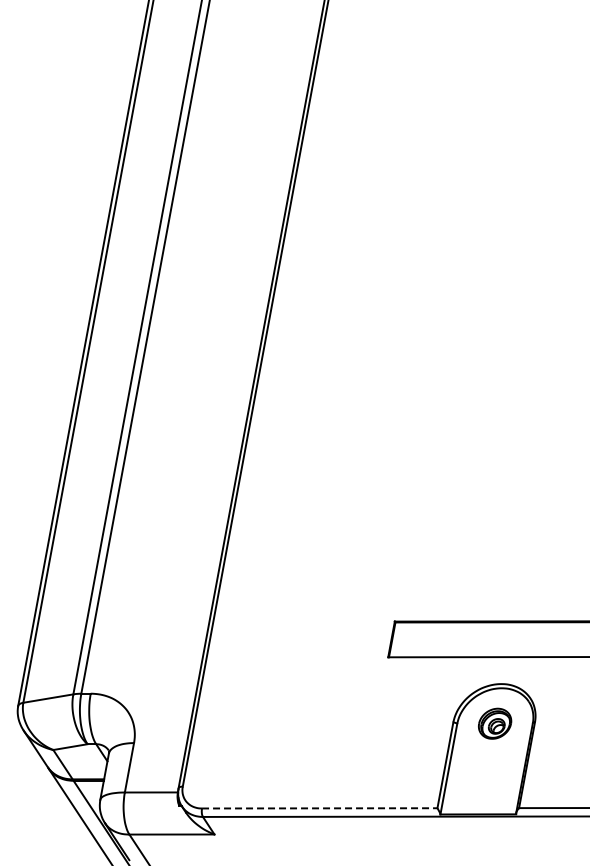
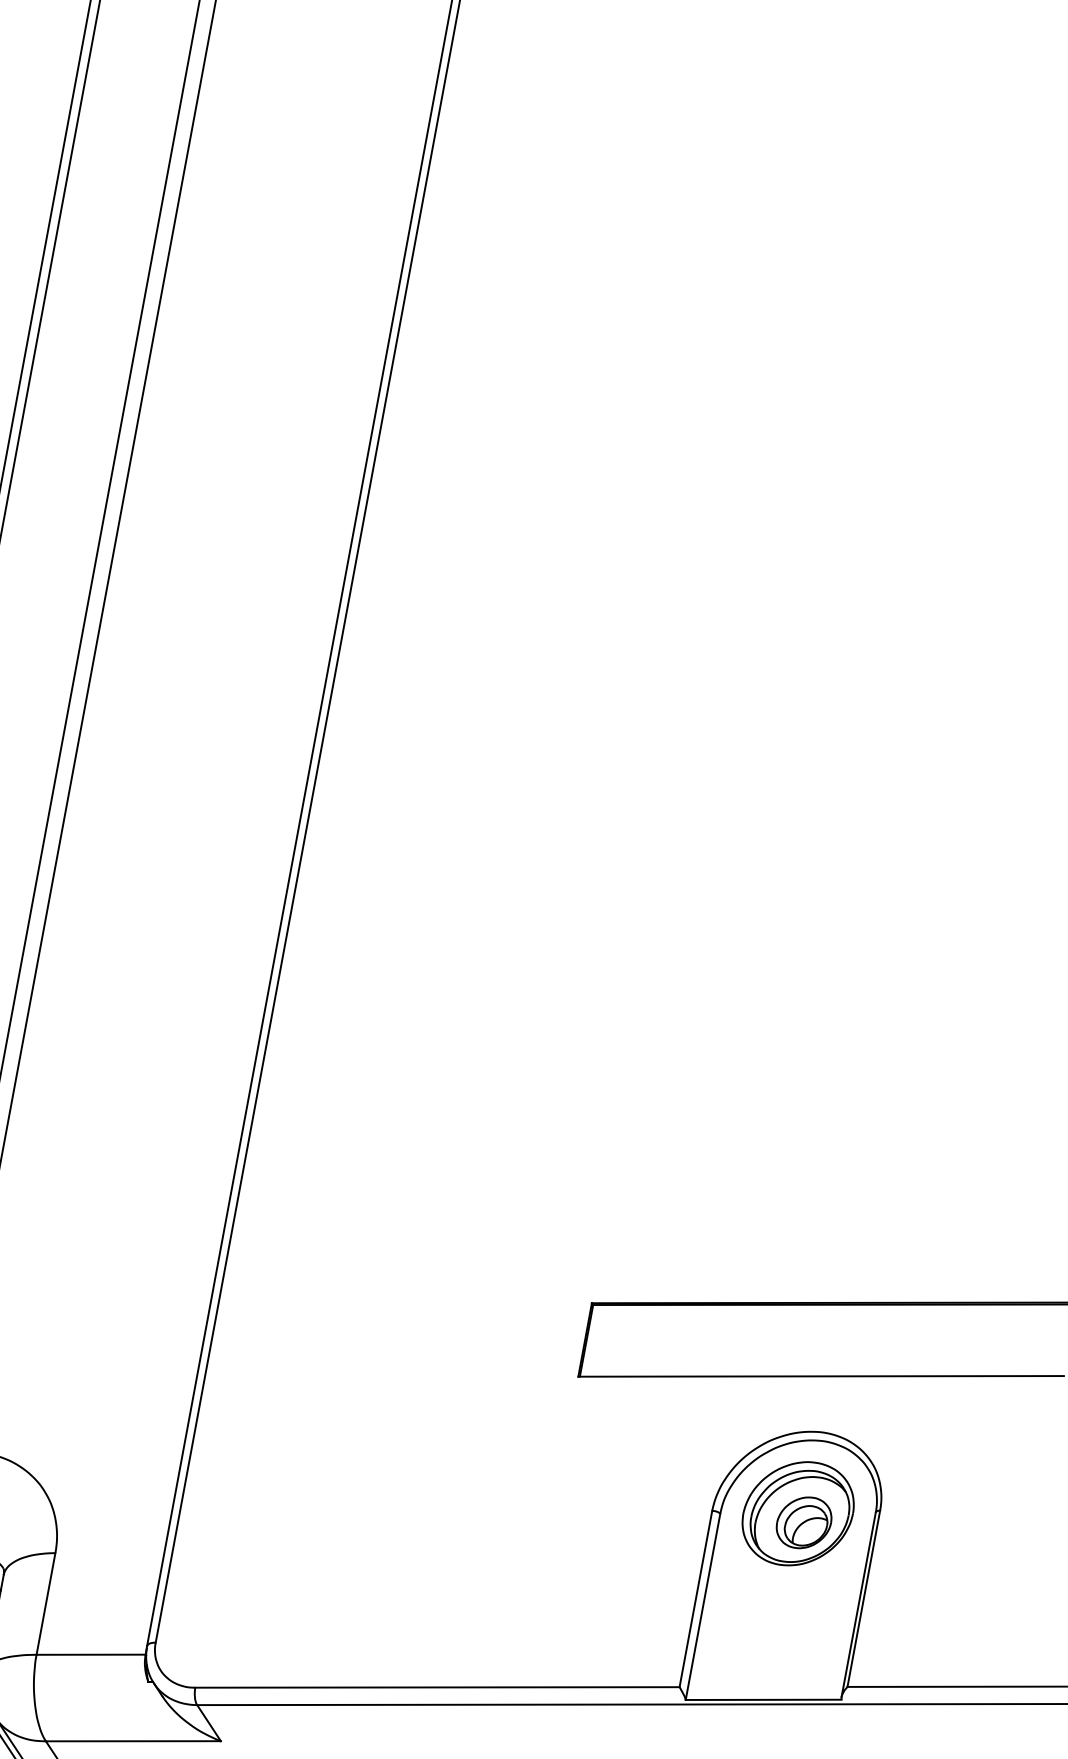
part: (494, 723) -> (796, 1512), size x1.67
line: (319, 808) -> (436, 1687), dashed -> solid

